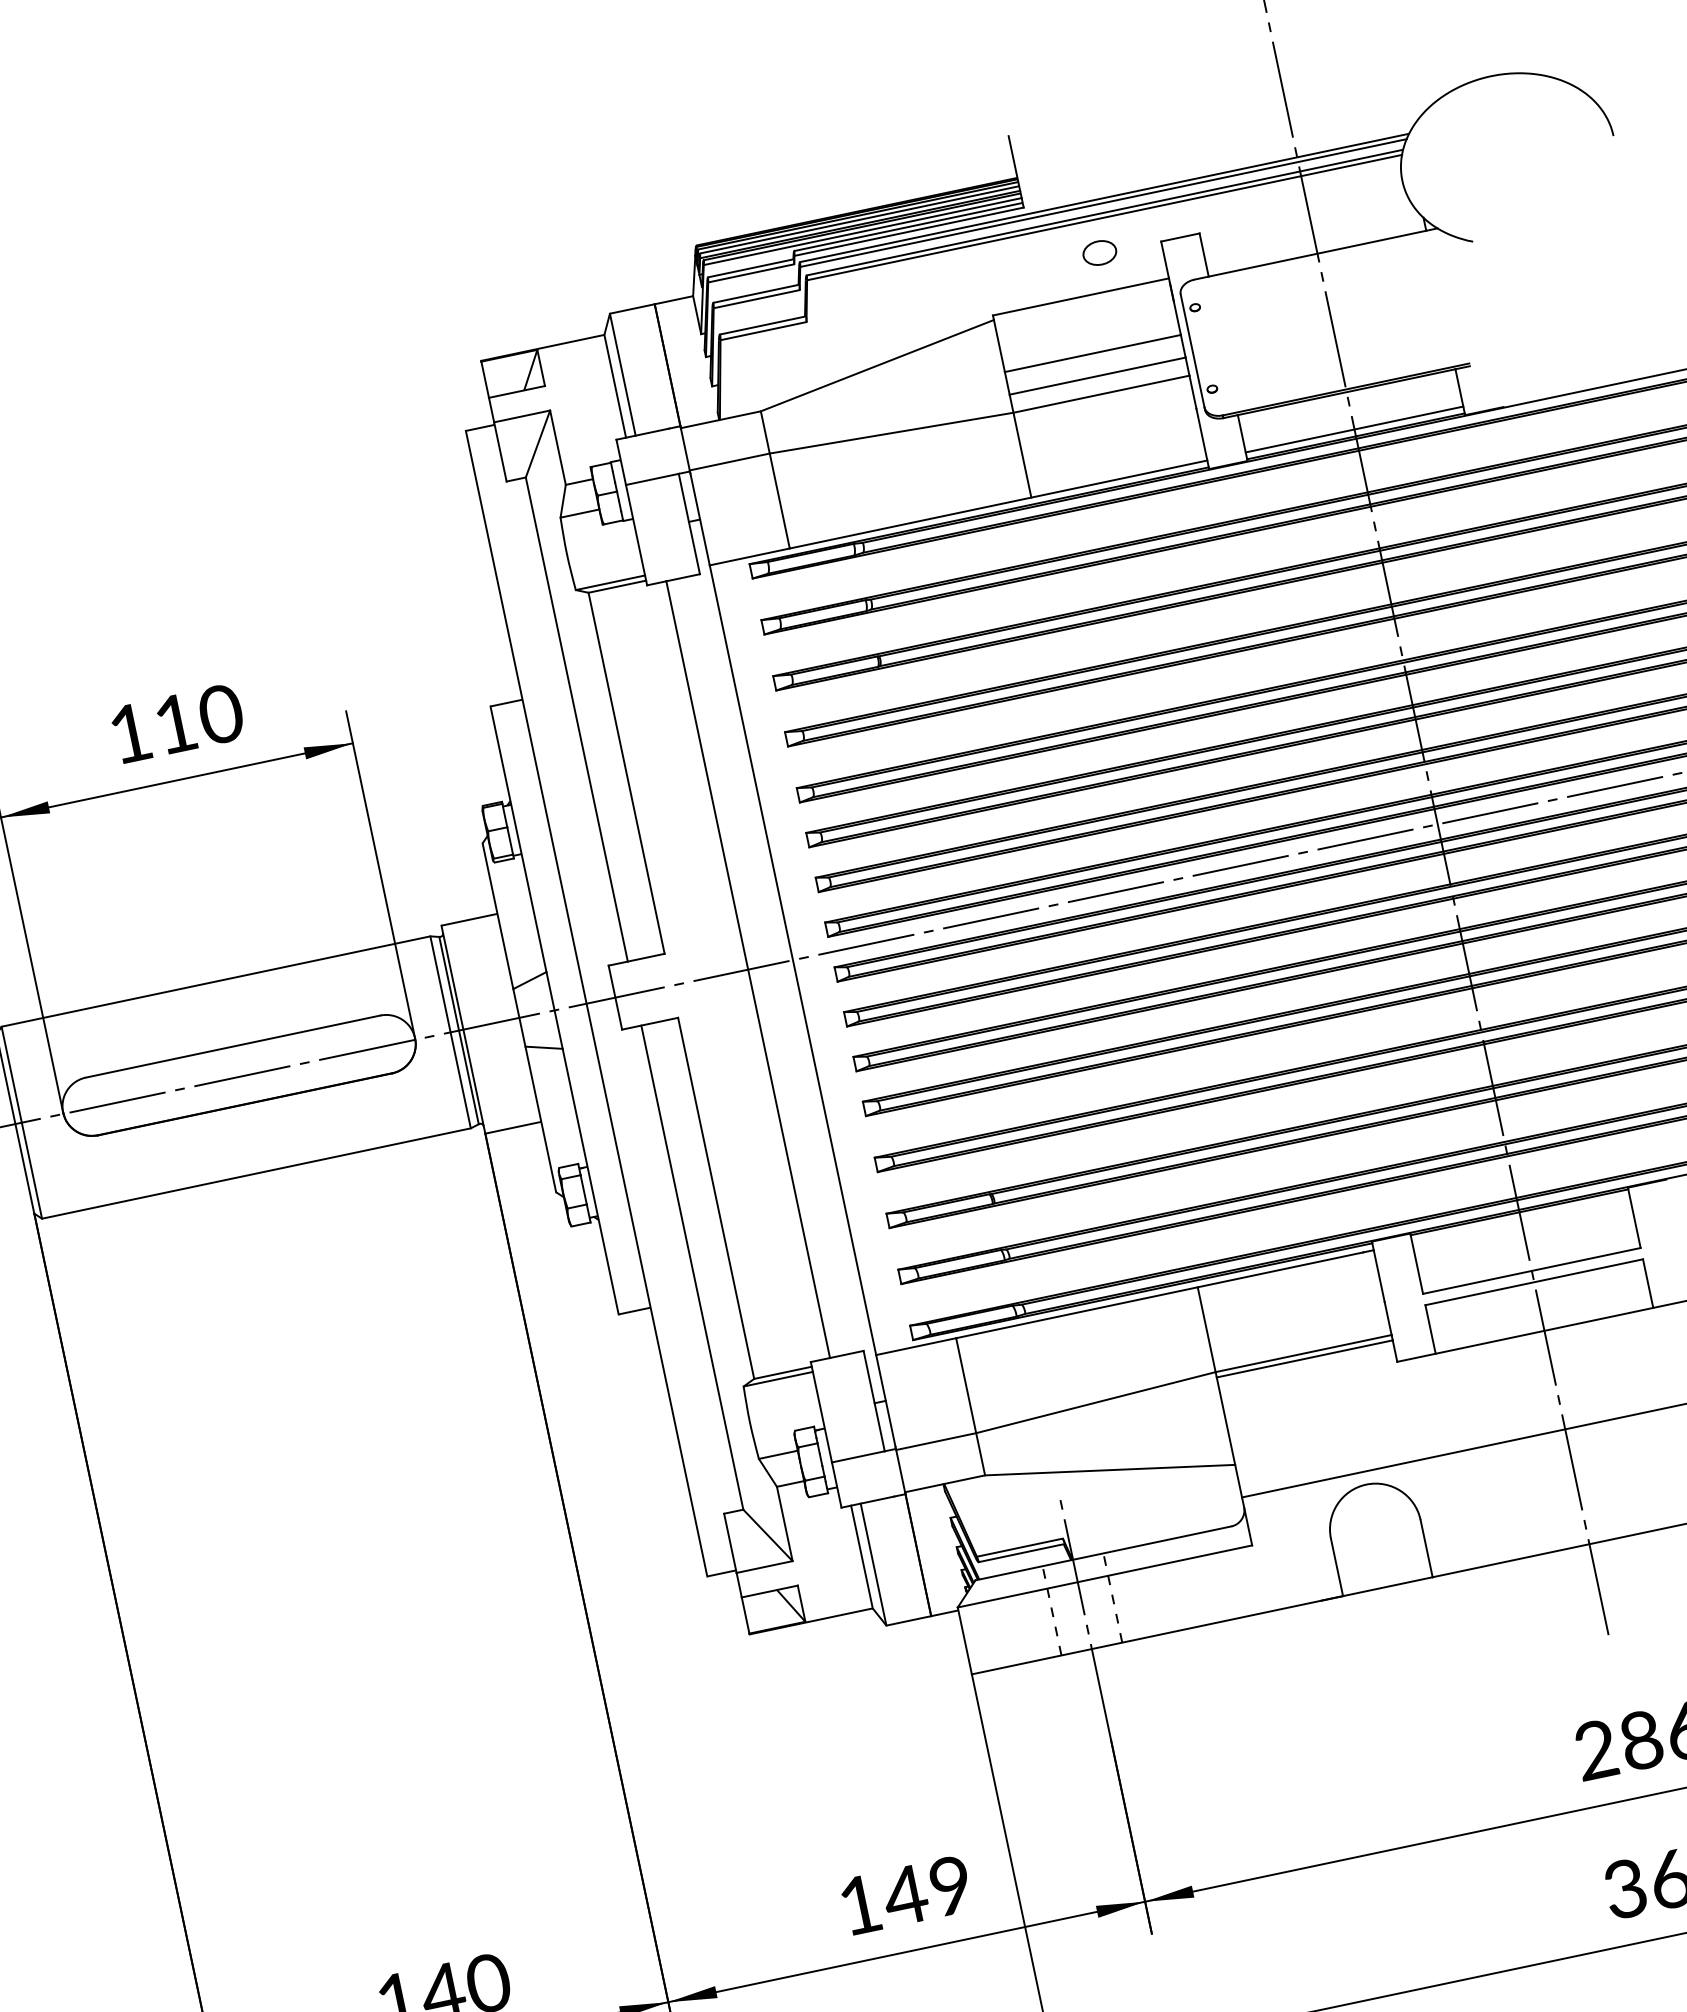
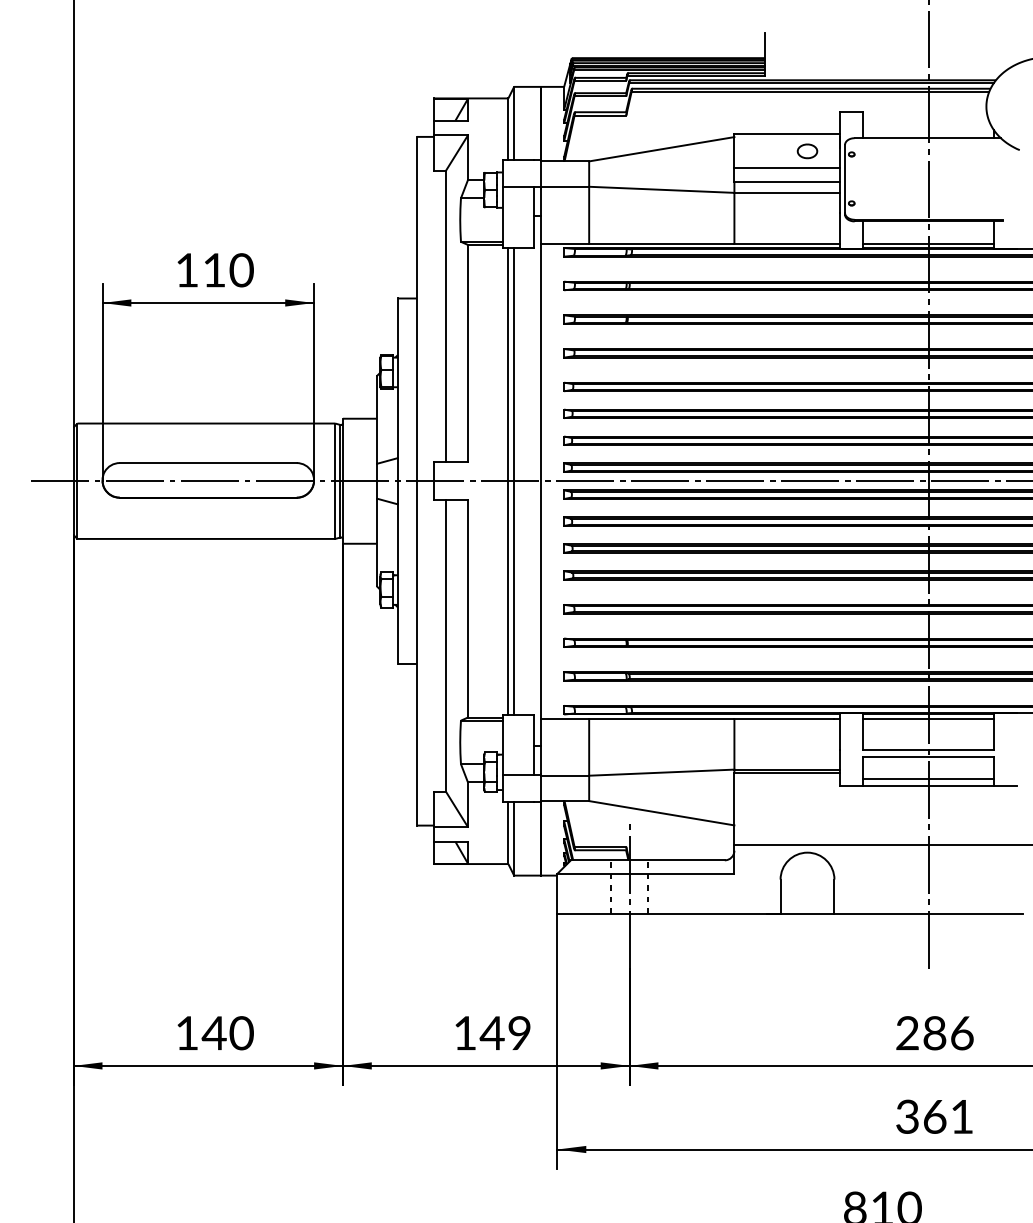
part: (1099, 253) -> (807, 151), moved
line: (738, 970) -> (508, 480), added
line: (1520, 1219) -> (928, 718), added
line: (1541, 1318) -> (928, 778), added

